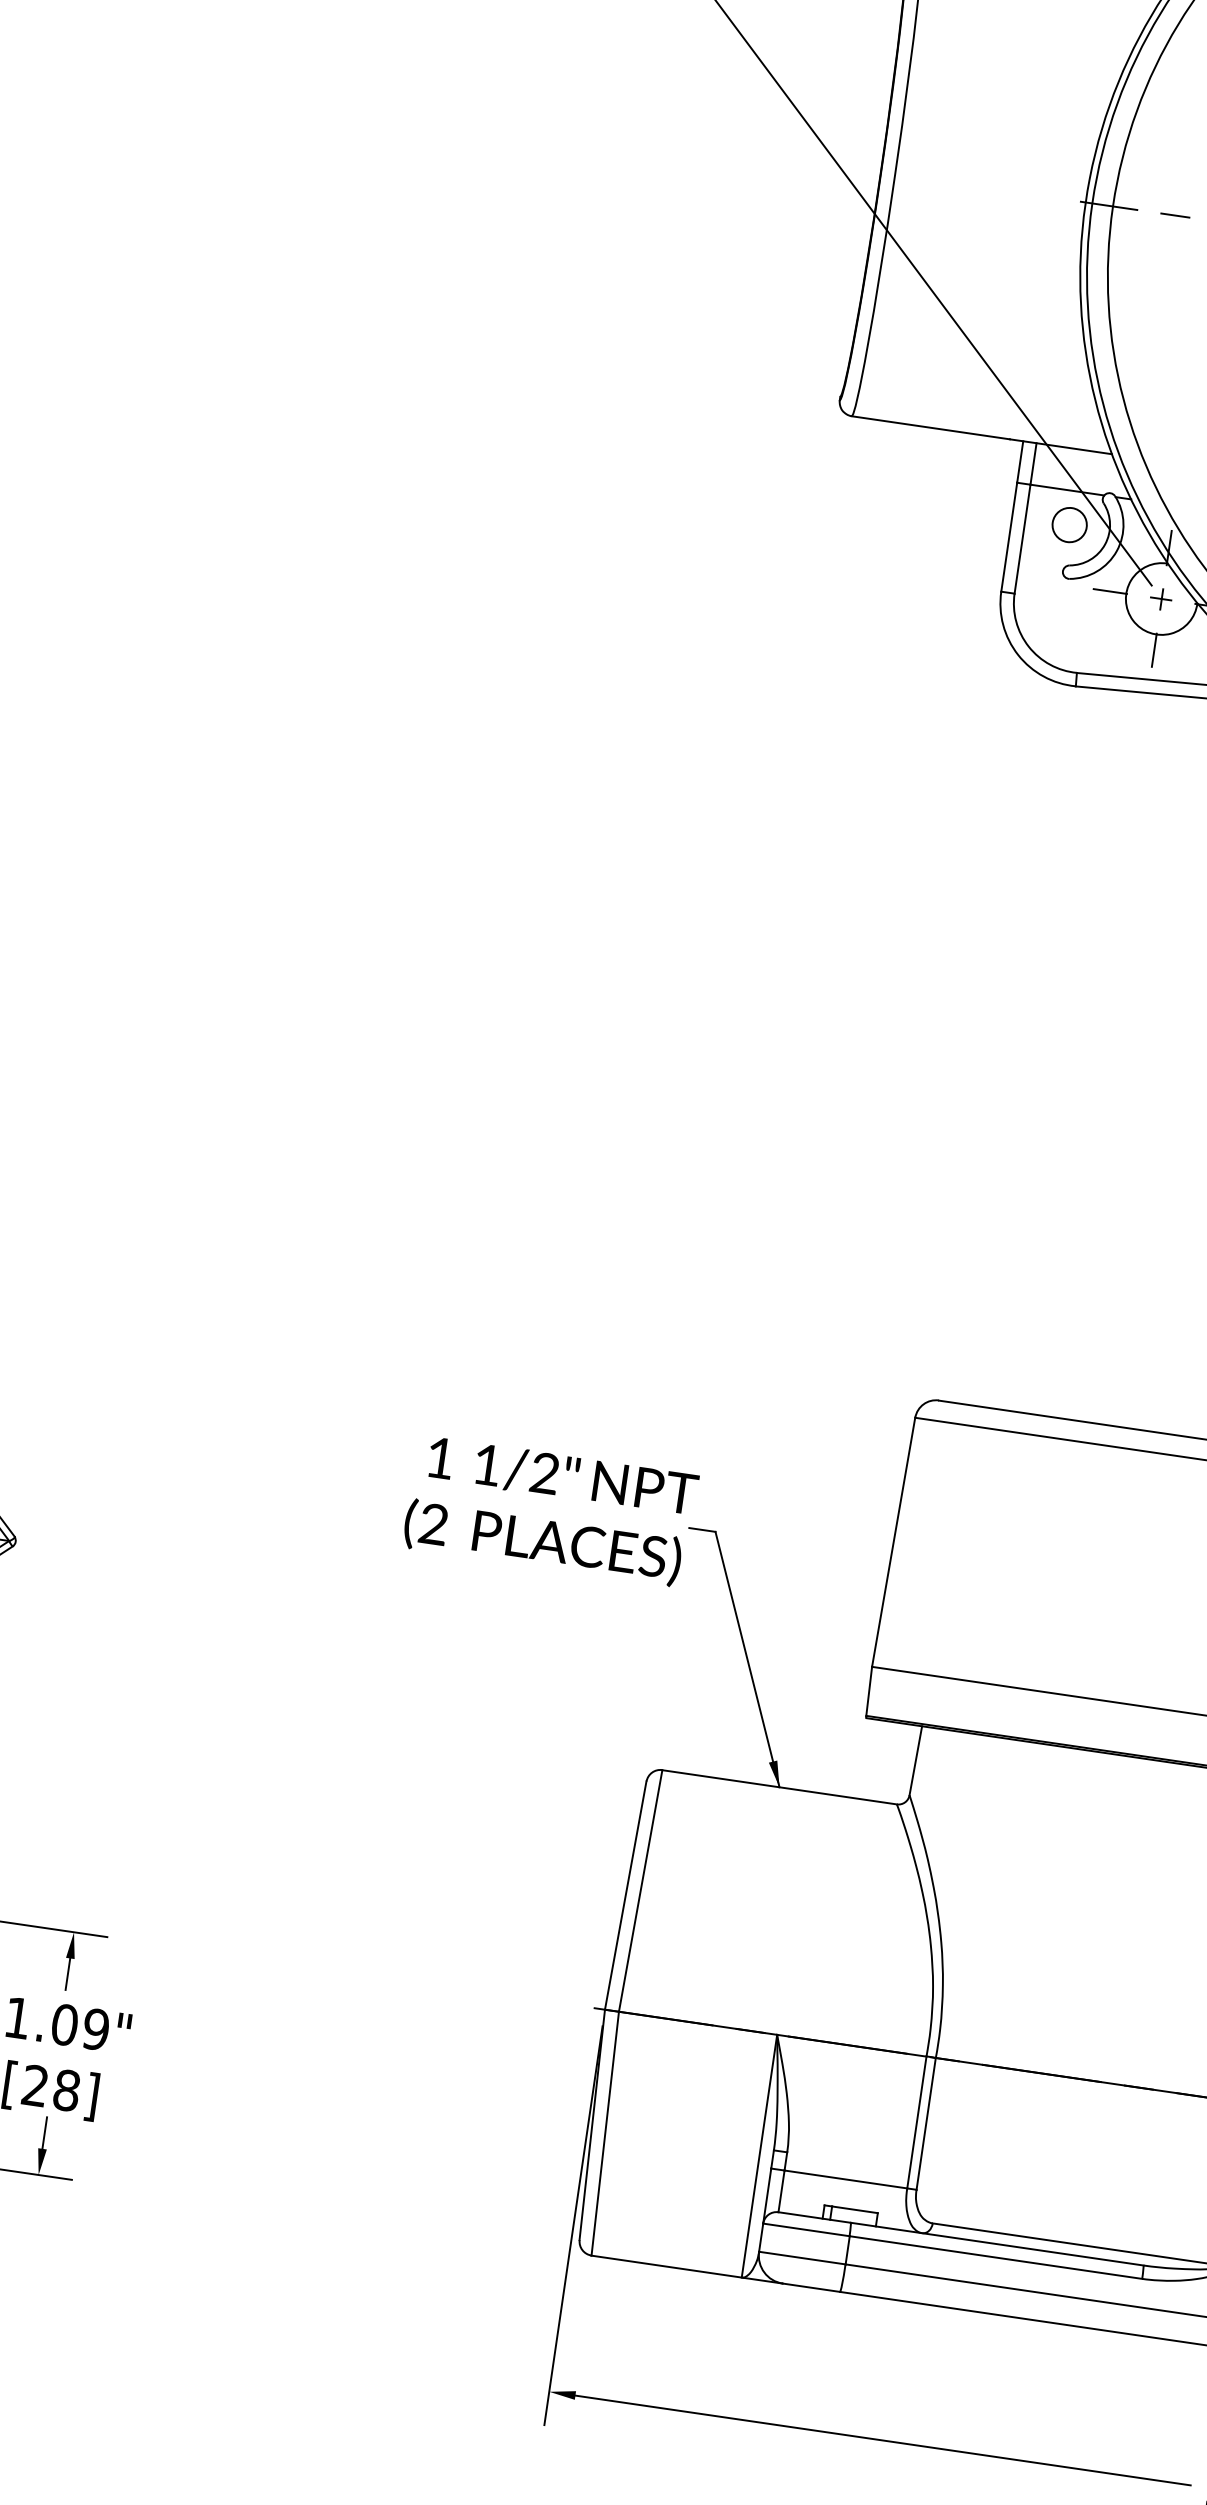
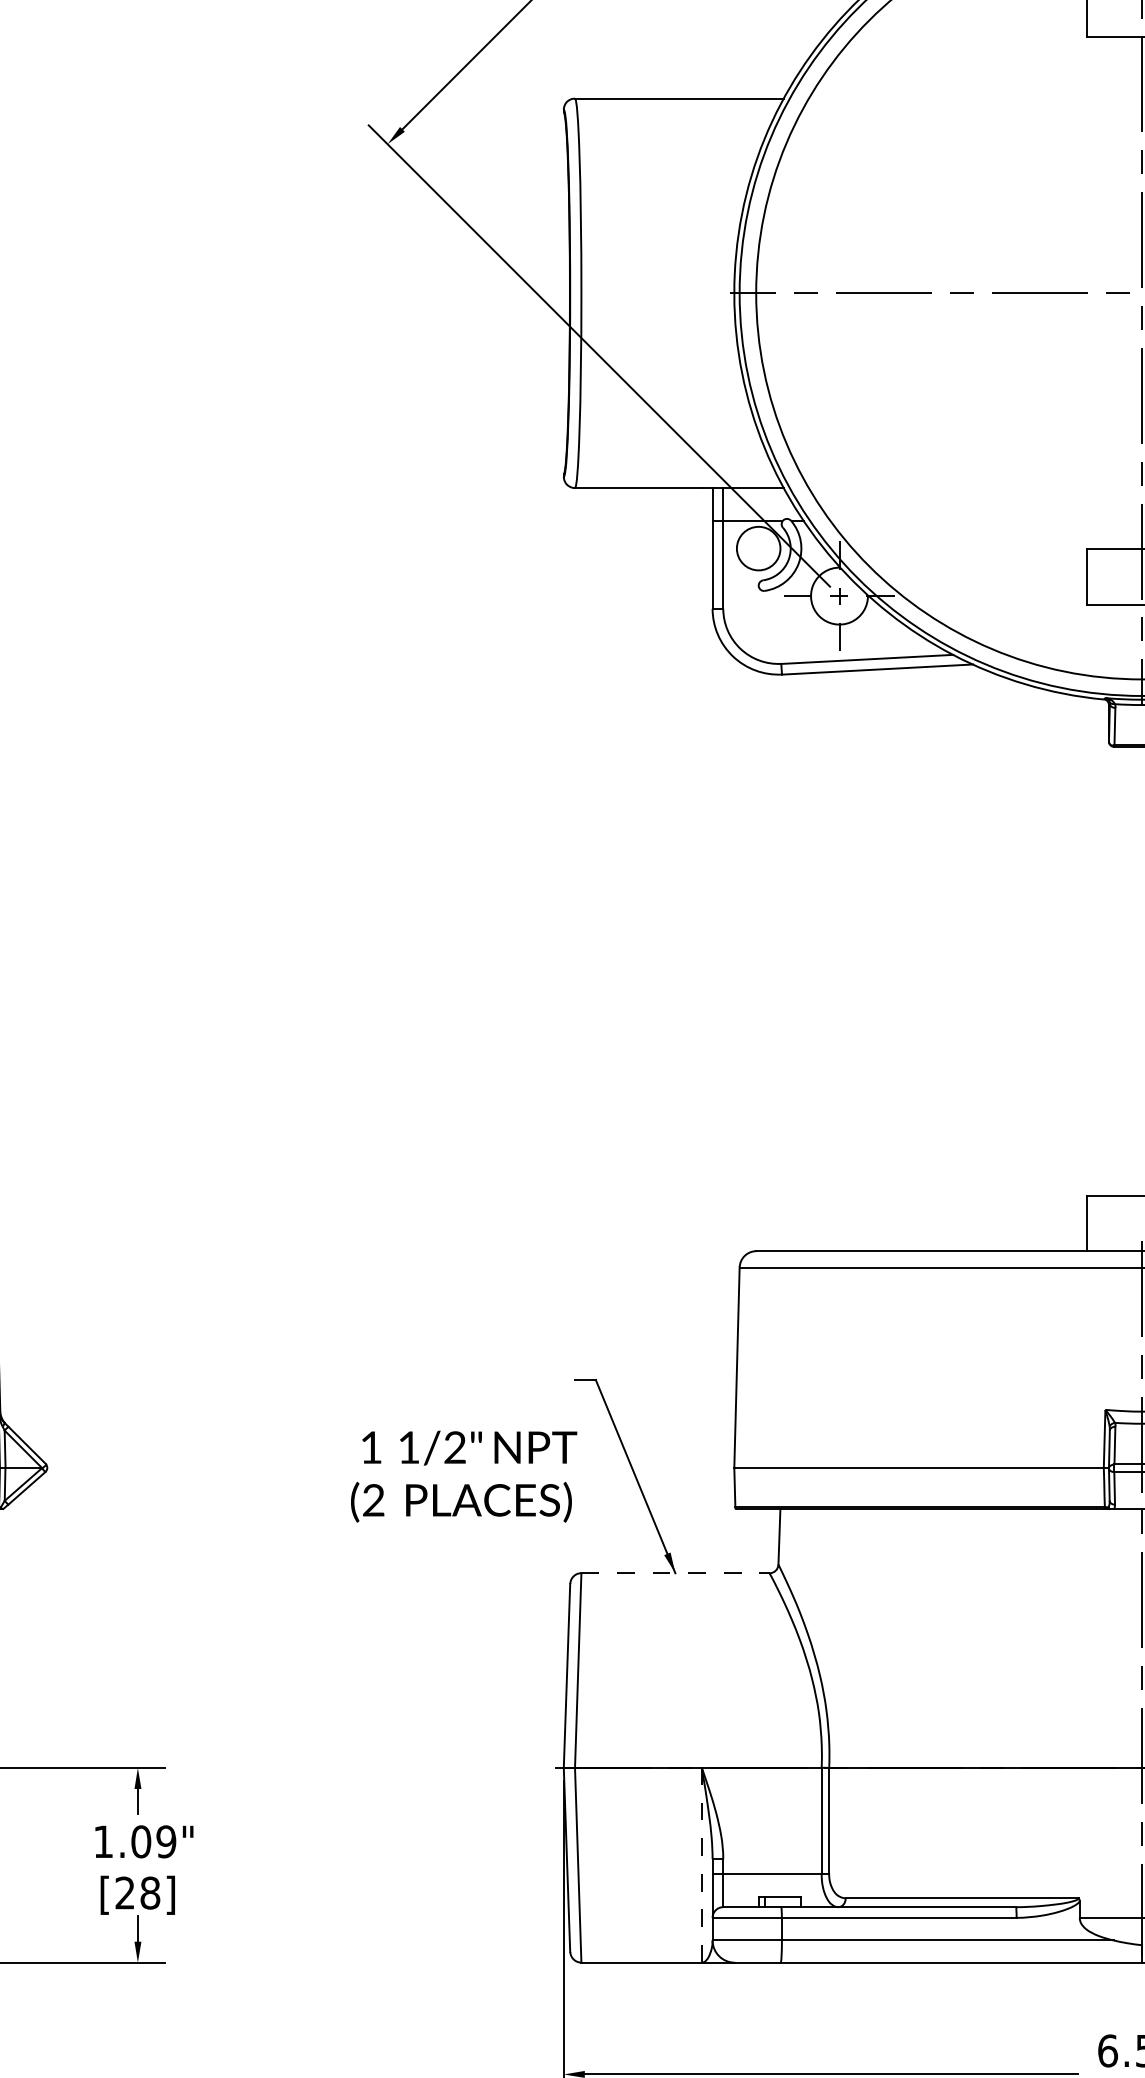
circle: (1069, 524) -> (758, 548), size x1.6
text: (551, 1511) -> (464, 1476), moved
line: (779, 1787) -> (675, 1573), solid -> dashed
line: (759, 2155) -> (701, 1864), solid -> dashed

